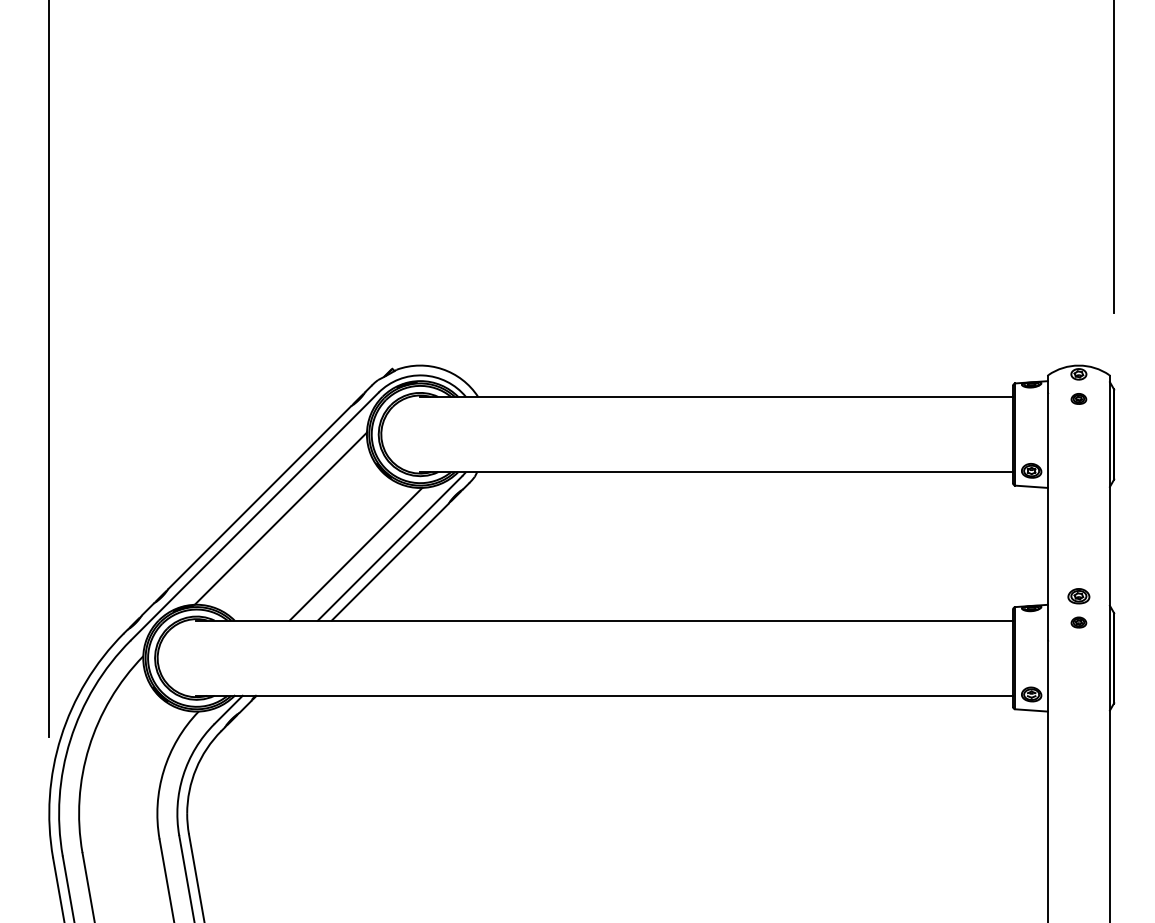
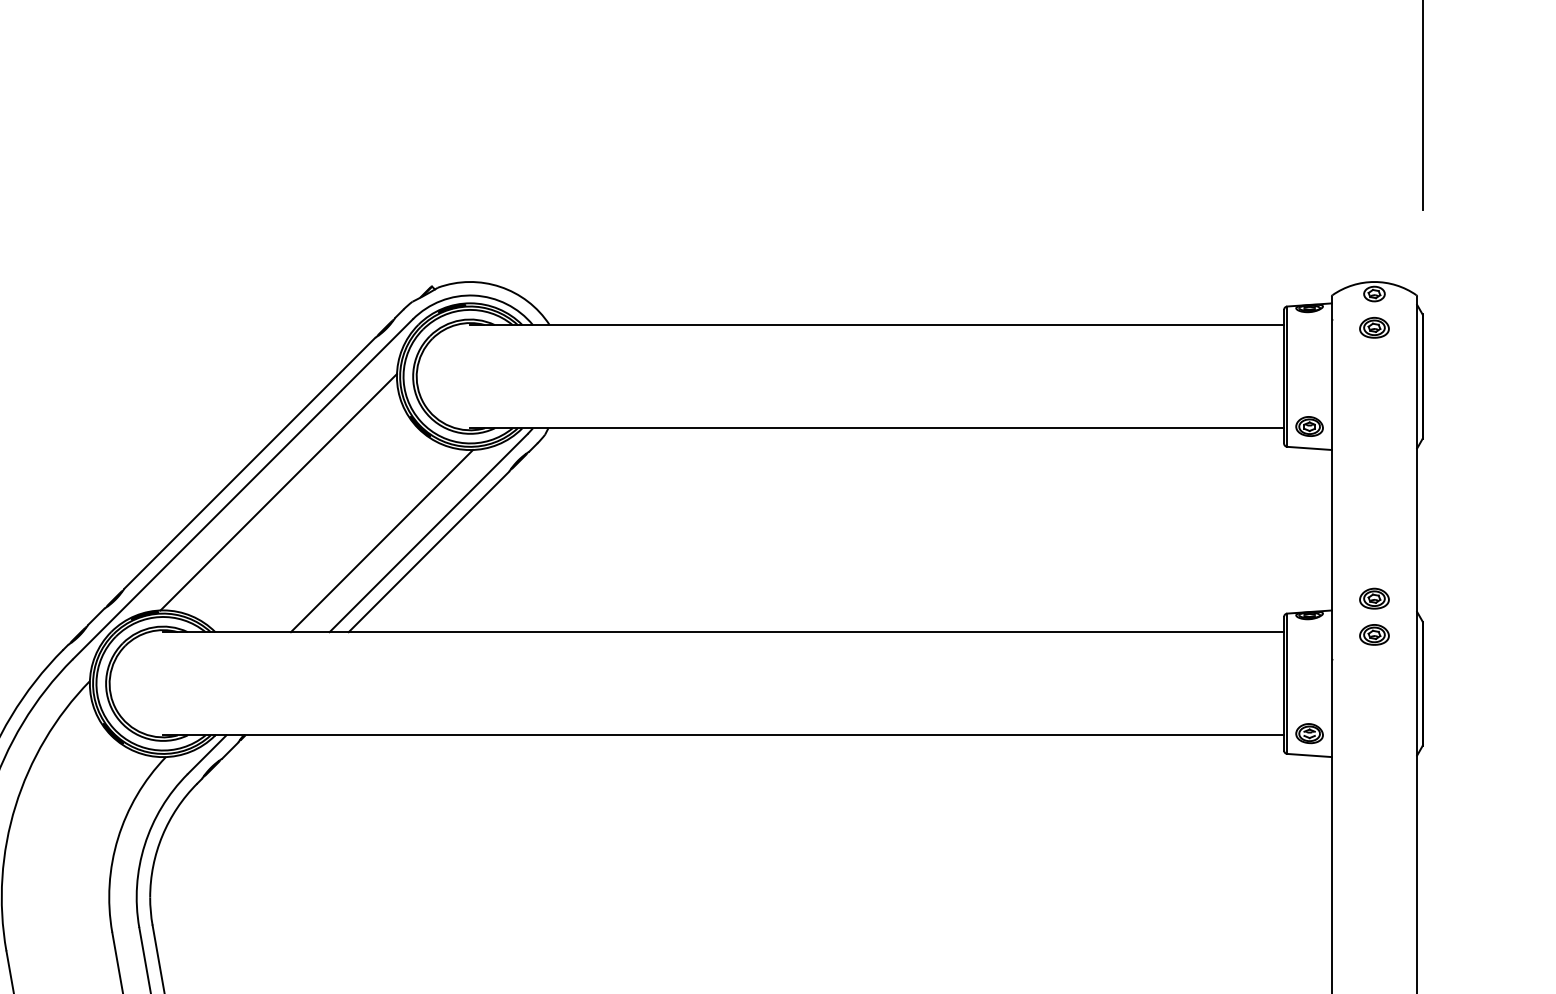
part: (1078, 398) -> (1373, 327), size x1.43
part: (1078, 622) -> (1373, 634), size x1.43

